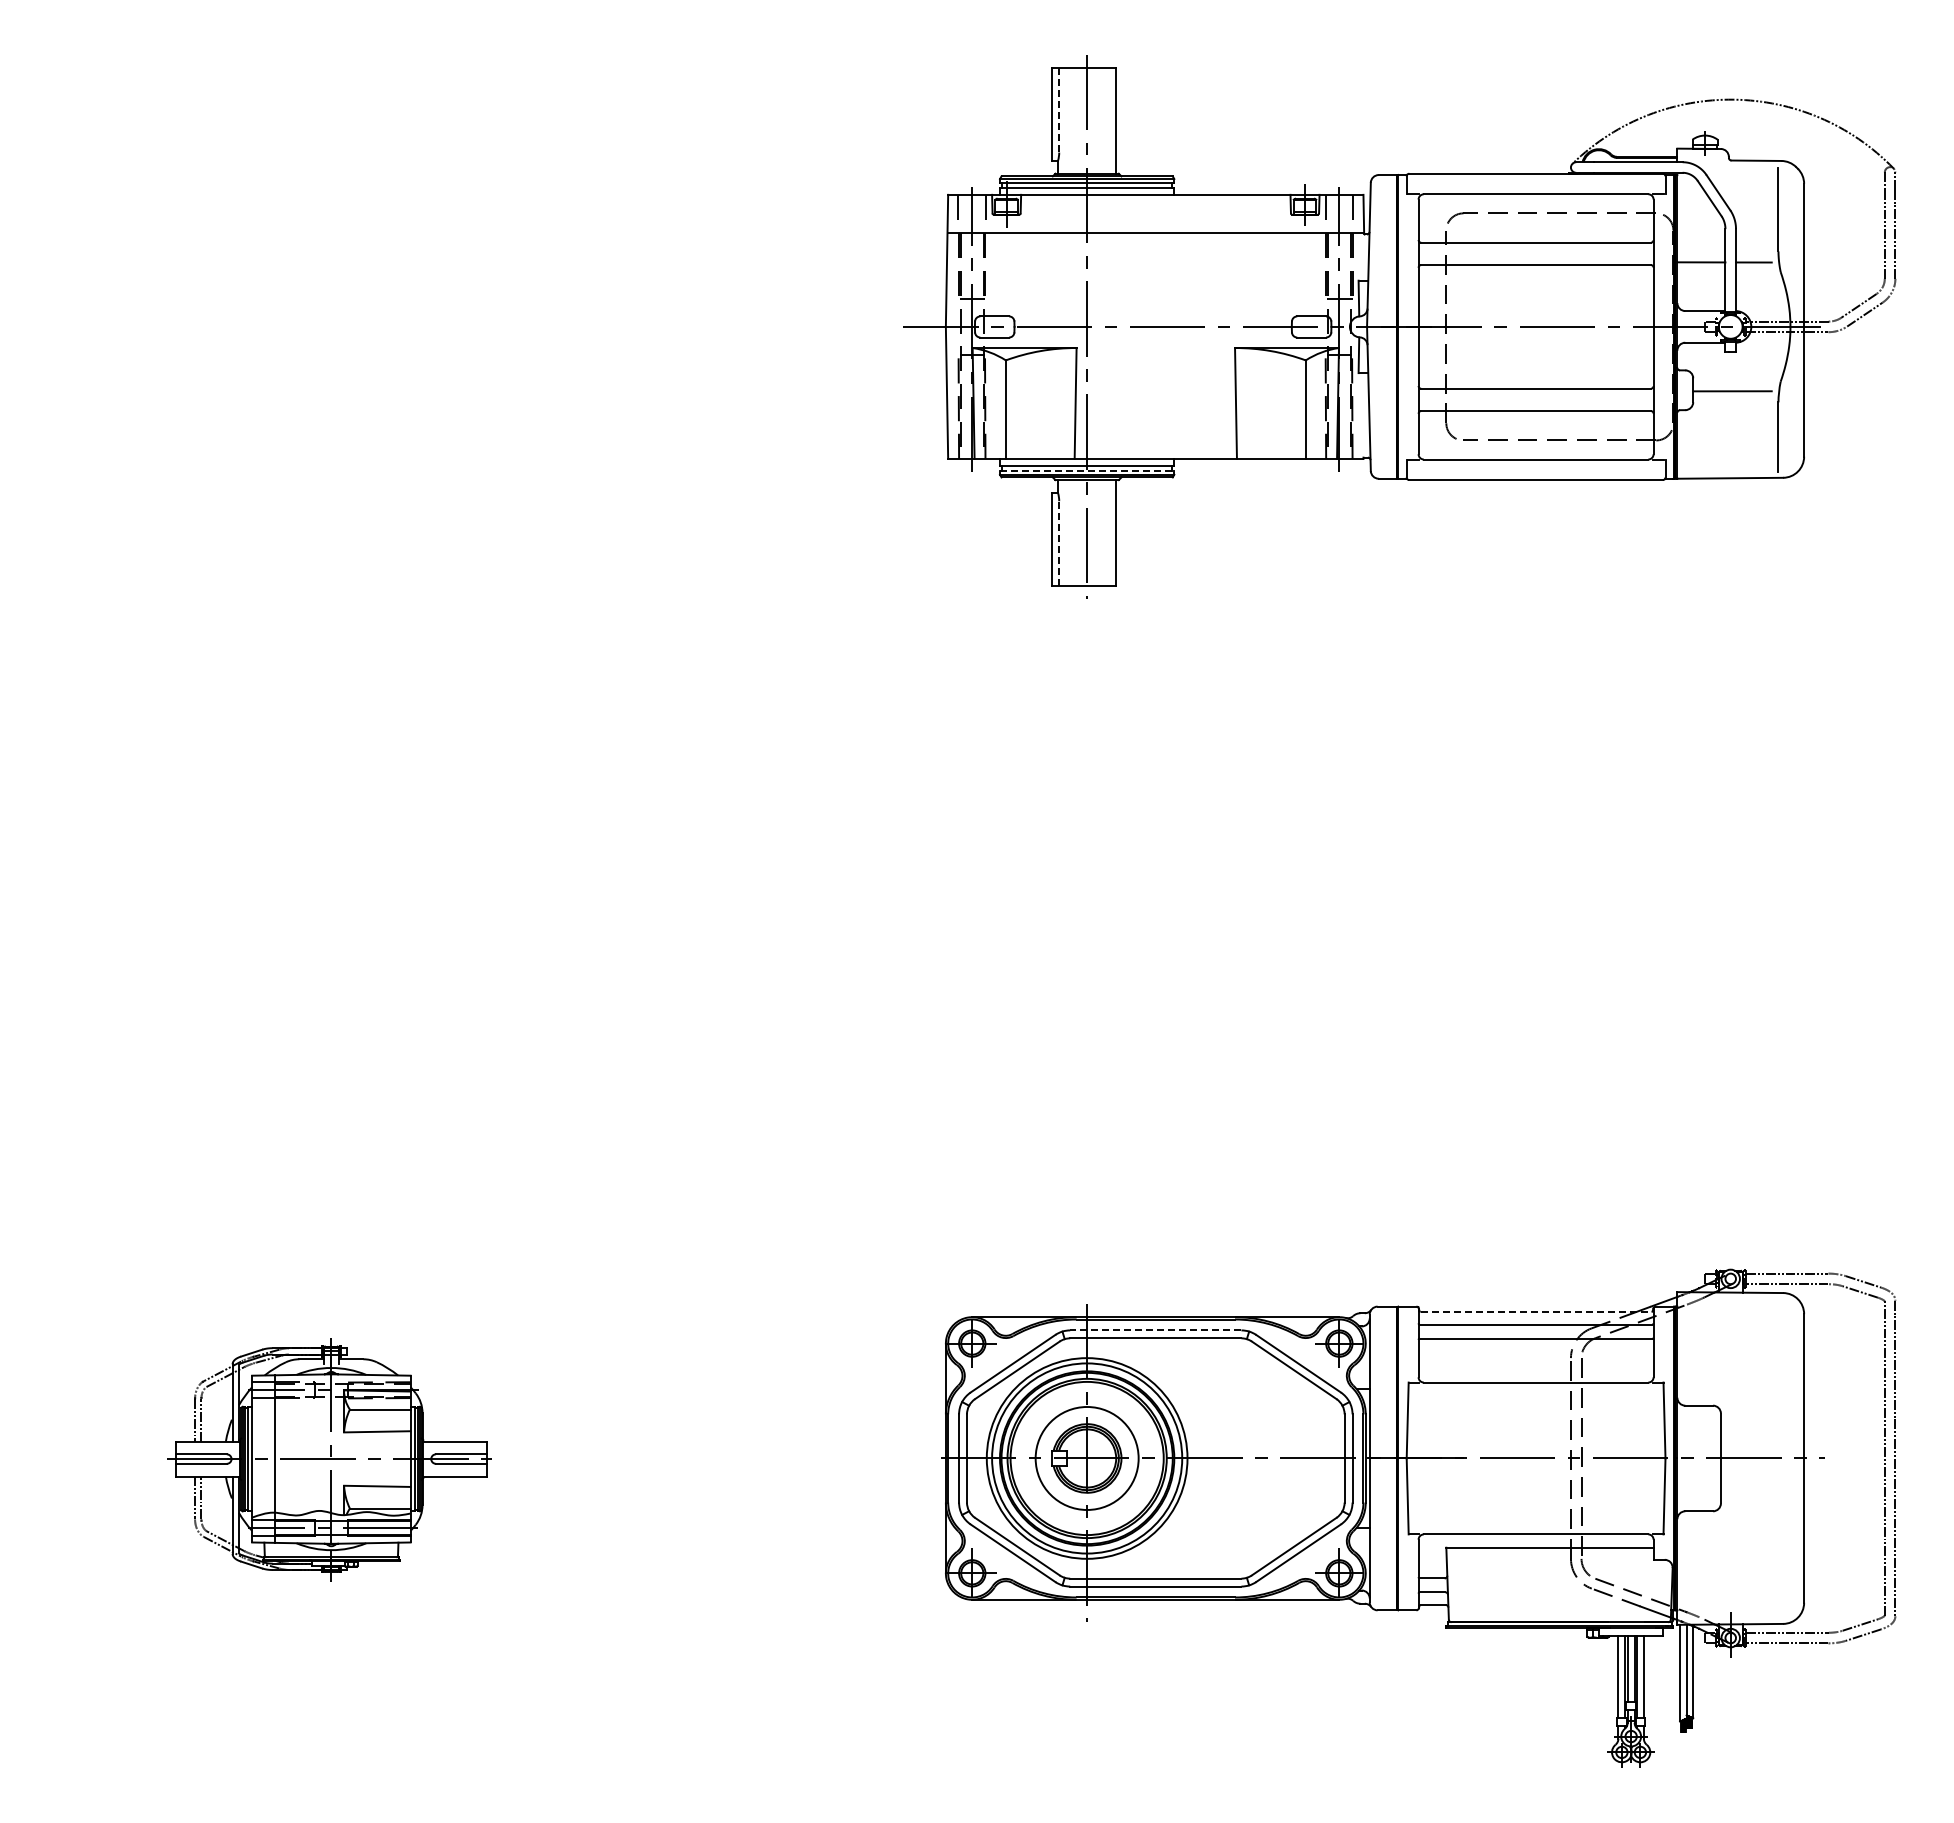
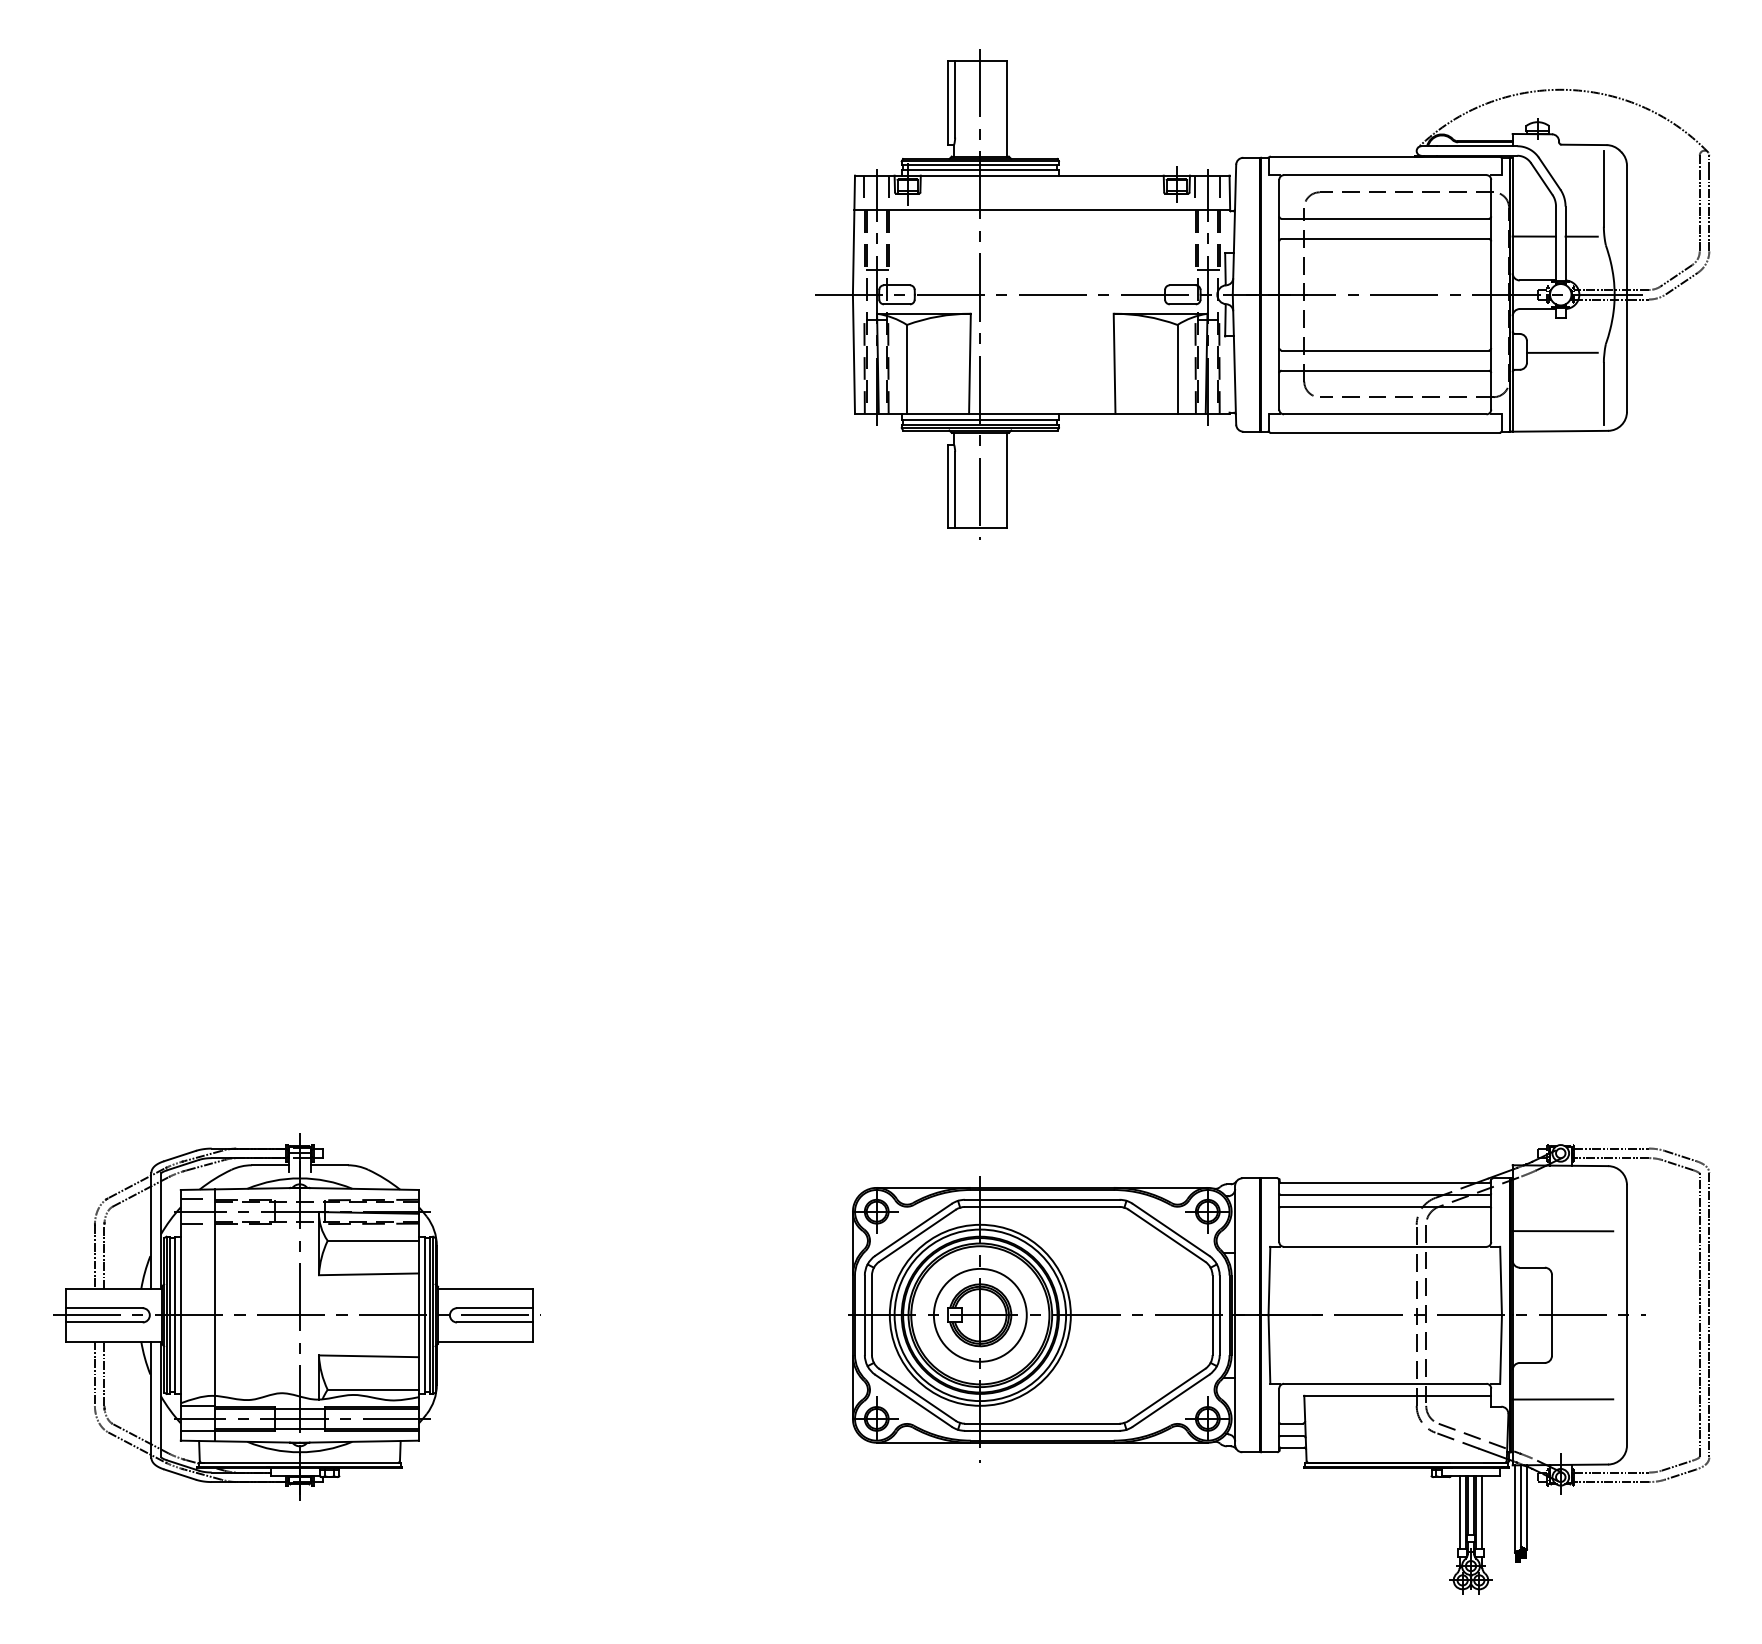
line: (1059, 110) -> (955, 99), dashed -> solid
line: (1087, 470) -> (980, 424), dashed -> solid
line: (1059, 542) -> (955, 489), dashed -> solid
line: (1536, 1311) -> (1385, 1182), dashed -> solid
line: (1155, 1330) -> (1041, 1199), dashed -> solid
line: (1732, 1365) -> (1562, 1231), added
part: (329, 1459) -> (297, 1316), size x1.67
line: (1732, 1551) -> (1562, 1399), added

